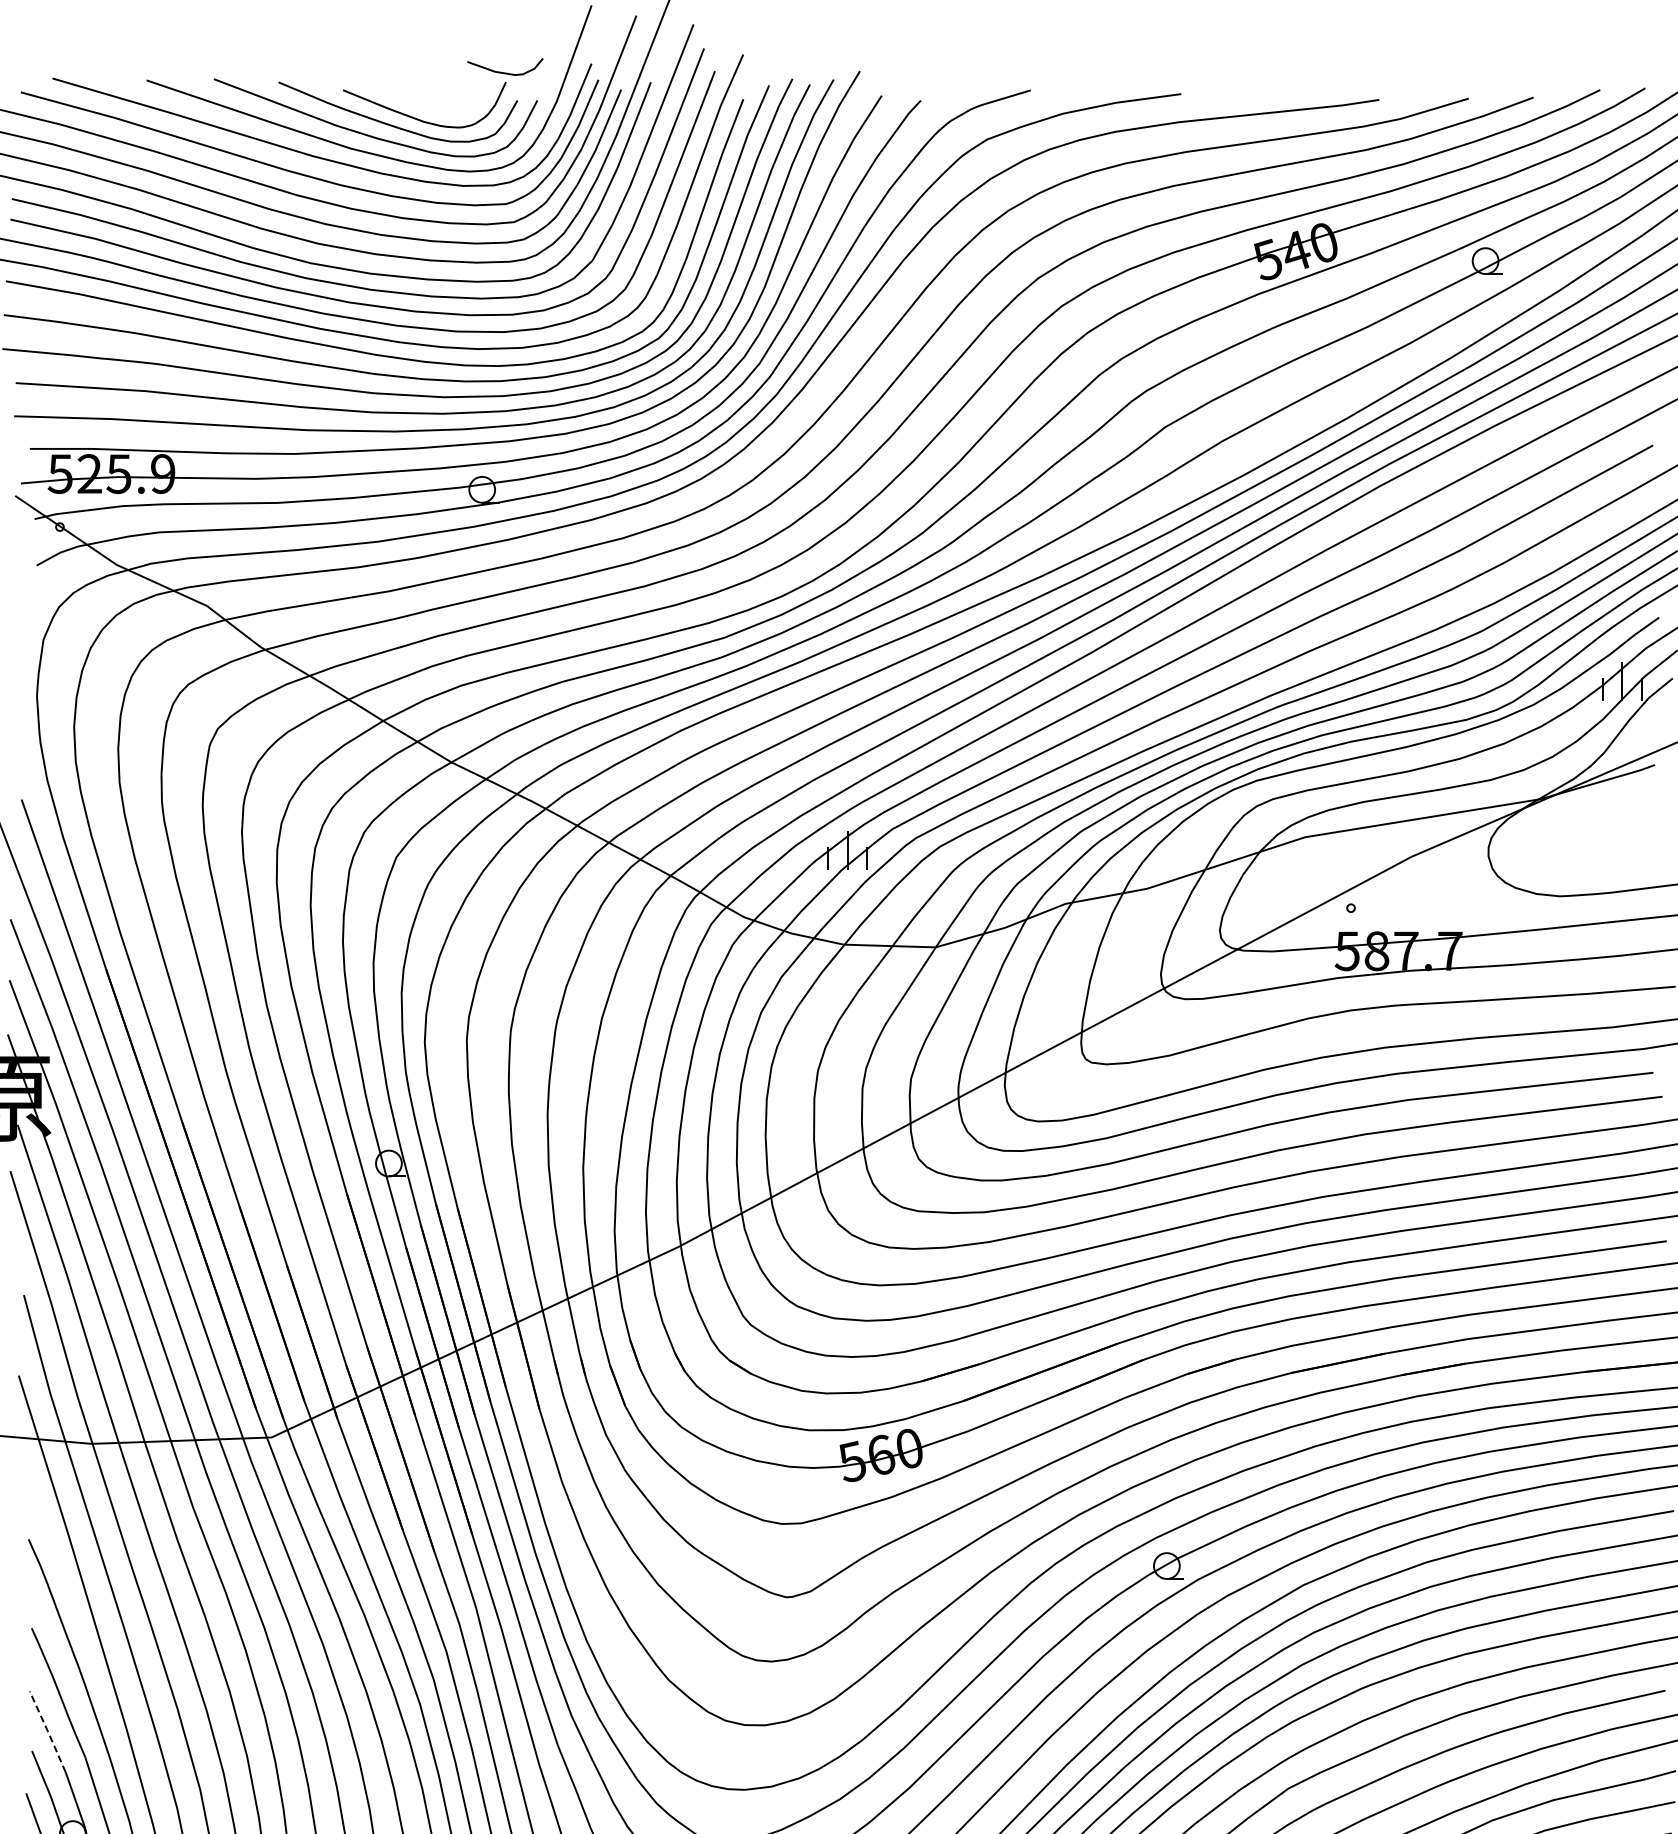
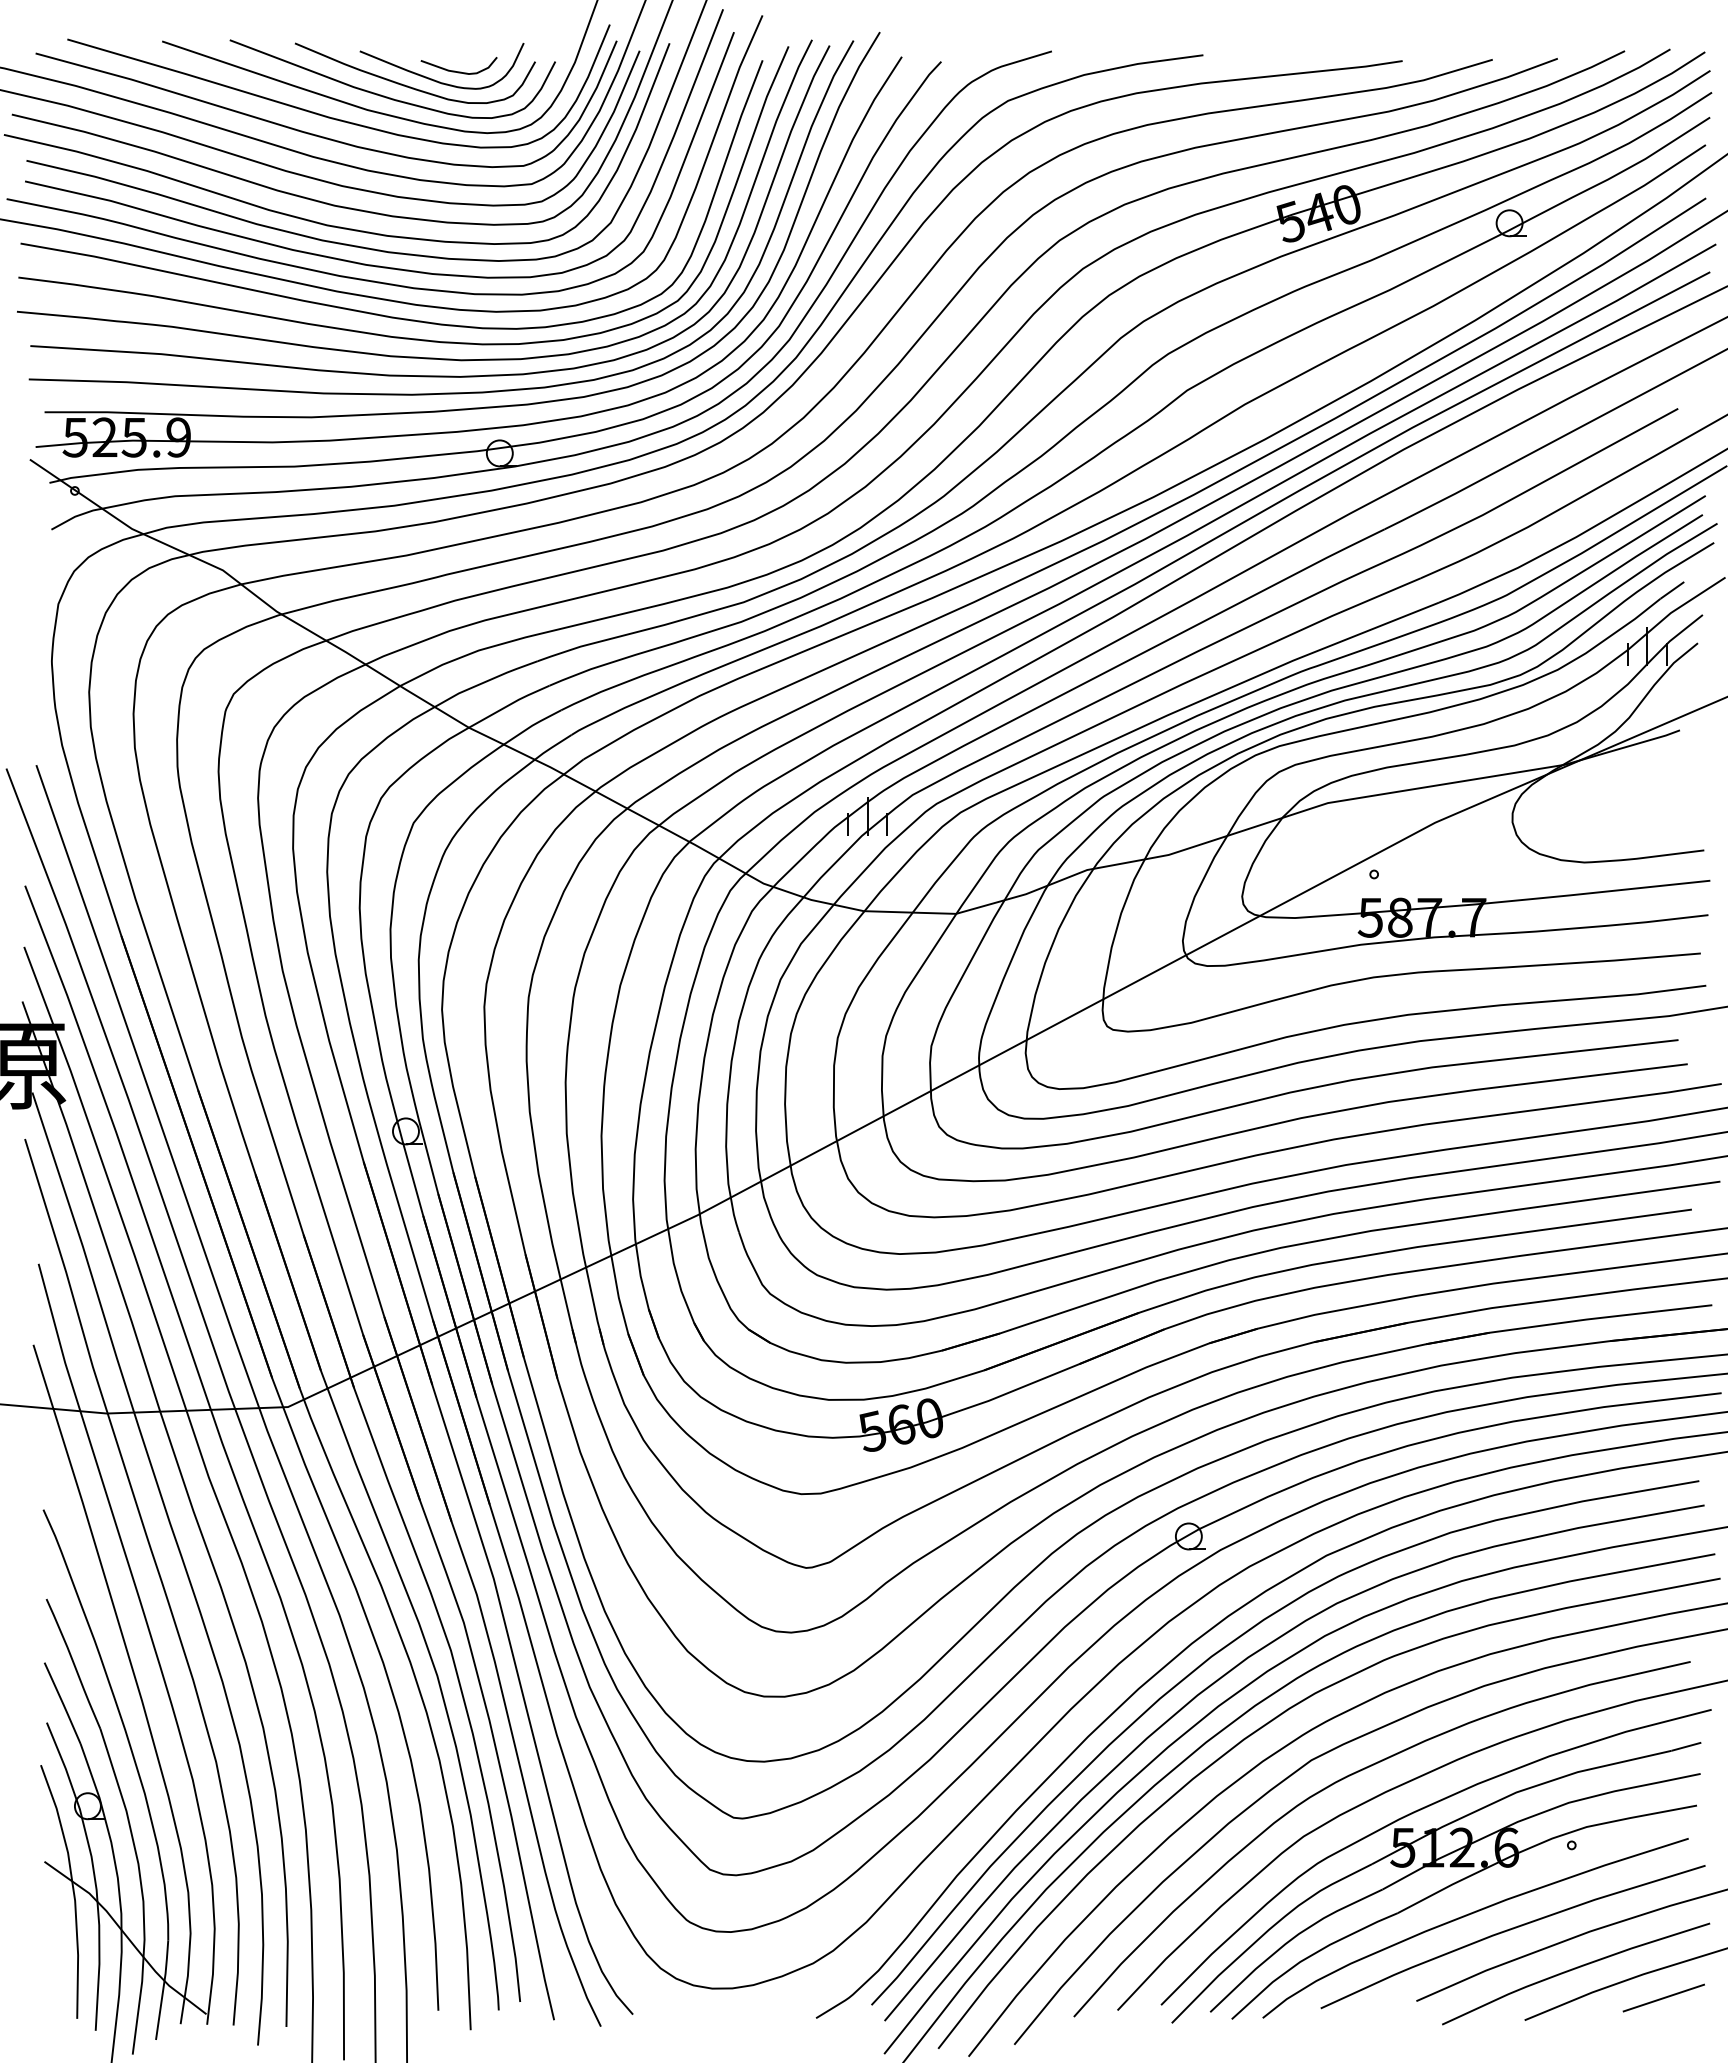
curve: (501, 71) -> (455, 70), moved
line: (48, 1732) -> (63, 1703), dashed -> solid

